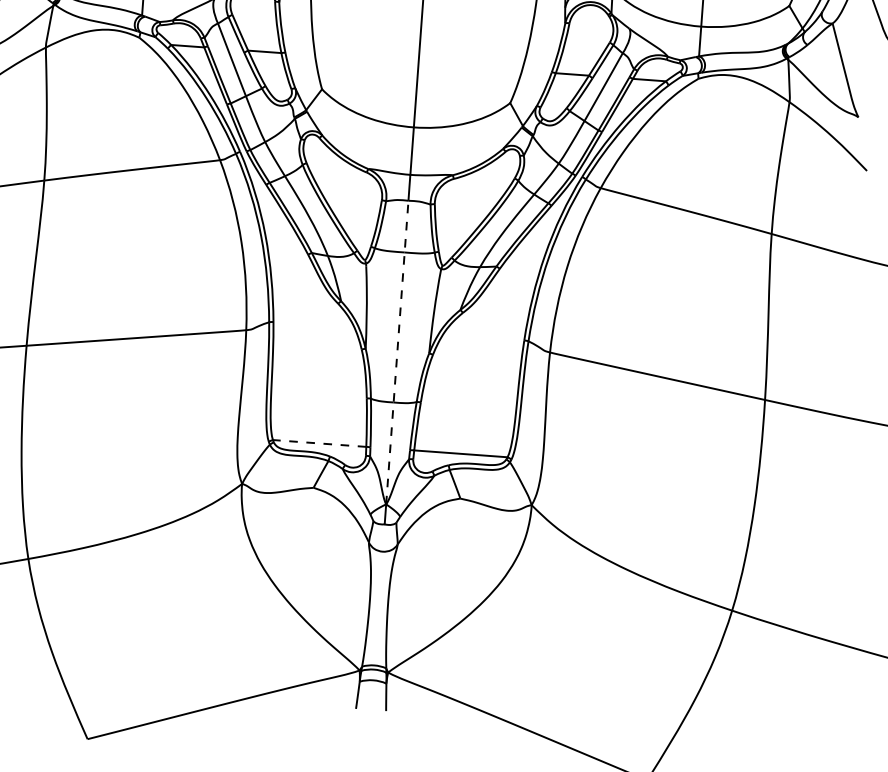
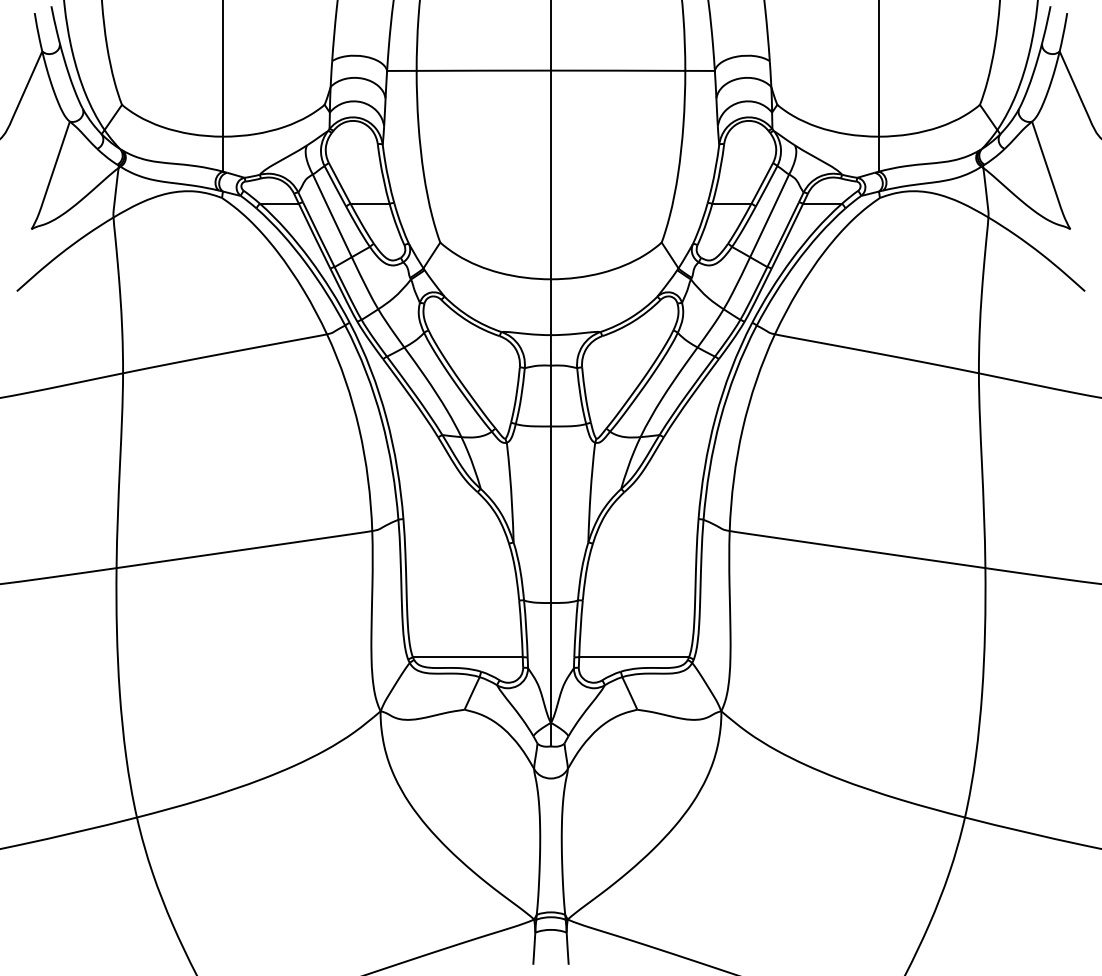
line: (396, 352) -> (550, 544), dashed -> solid
line: (319, 443) -> (467, 657), dashed -> solid

